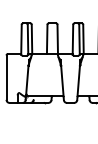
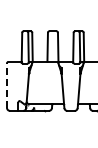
line: (7, 77) -> (7, 85), solid -> dashed

